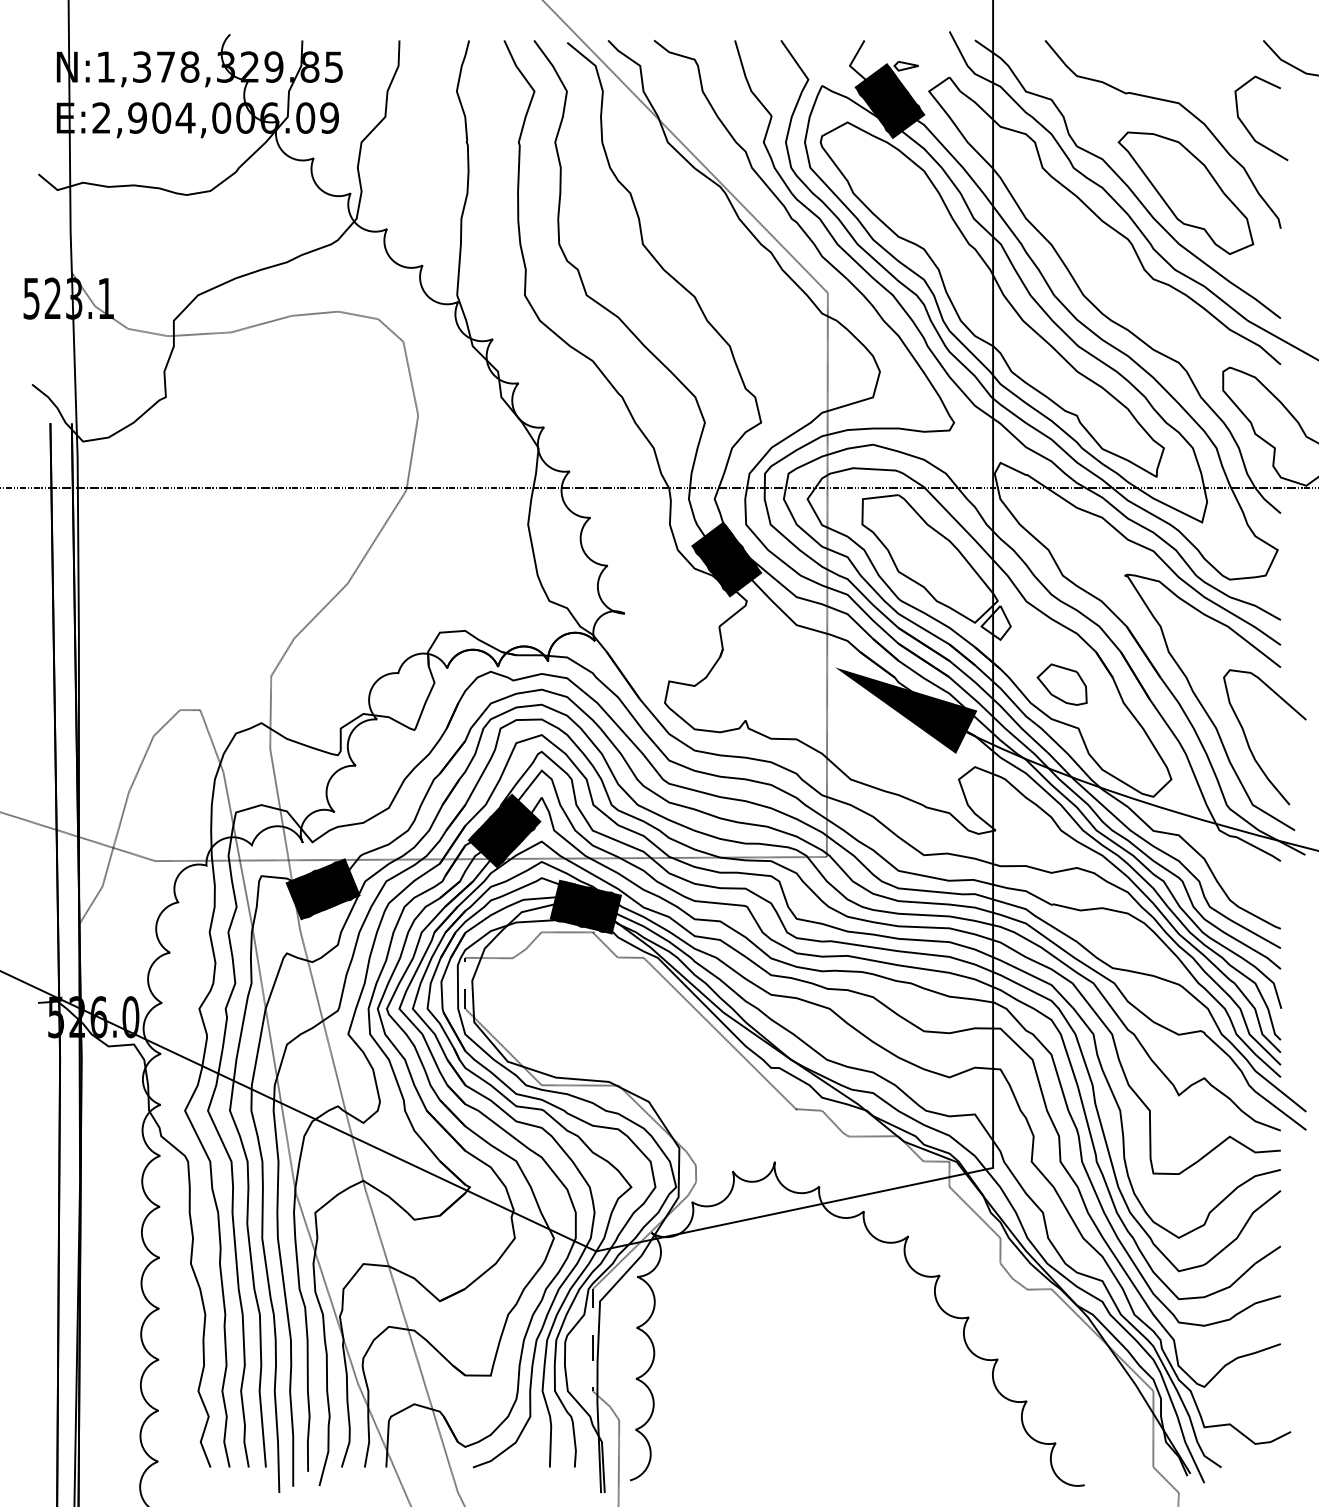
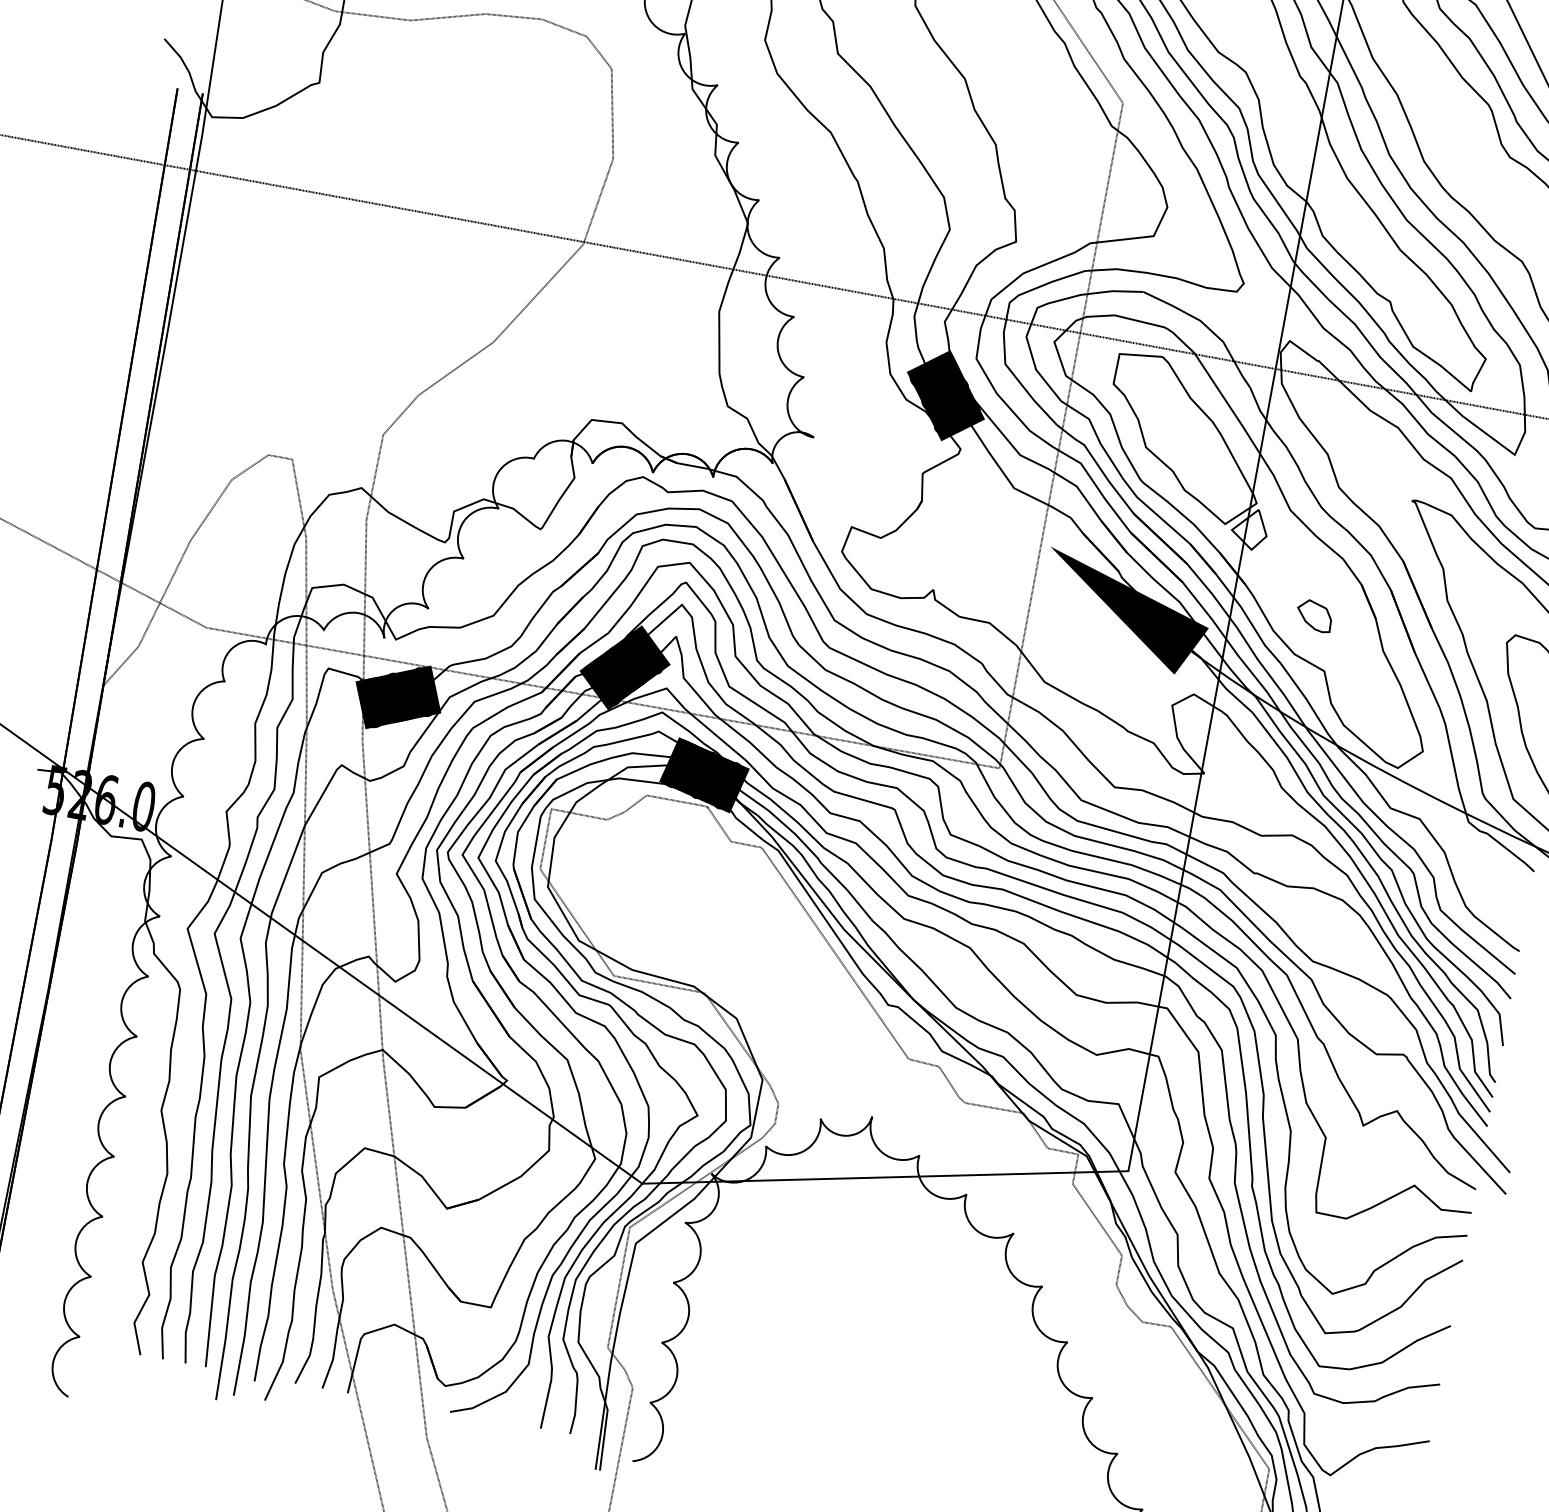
part: (1061, 684) -> (1313, 615), size x0.6

